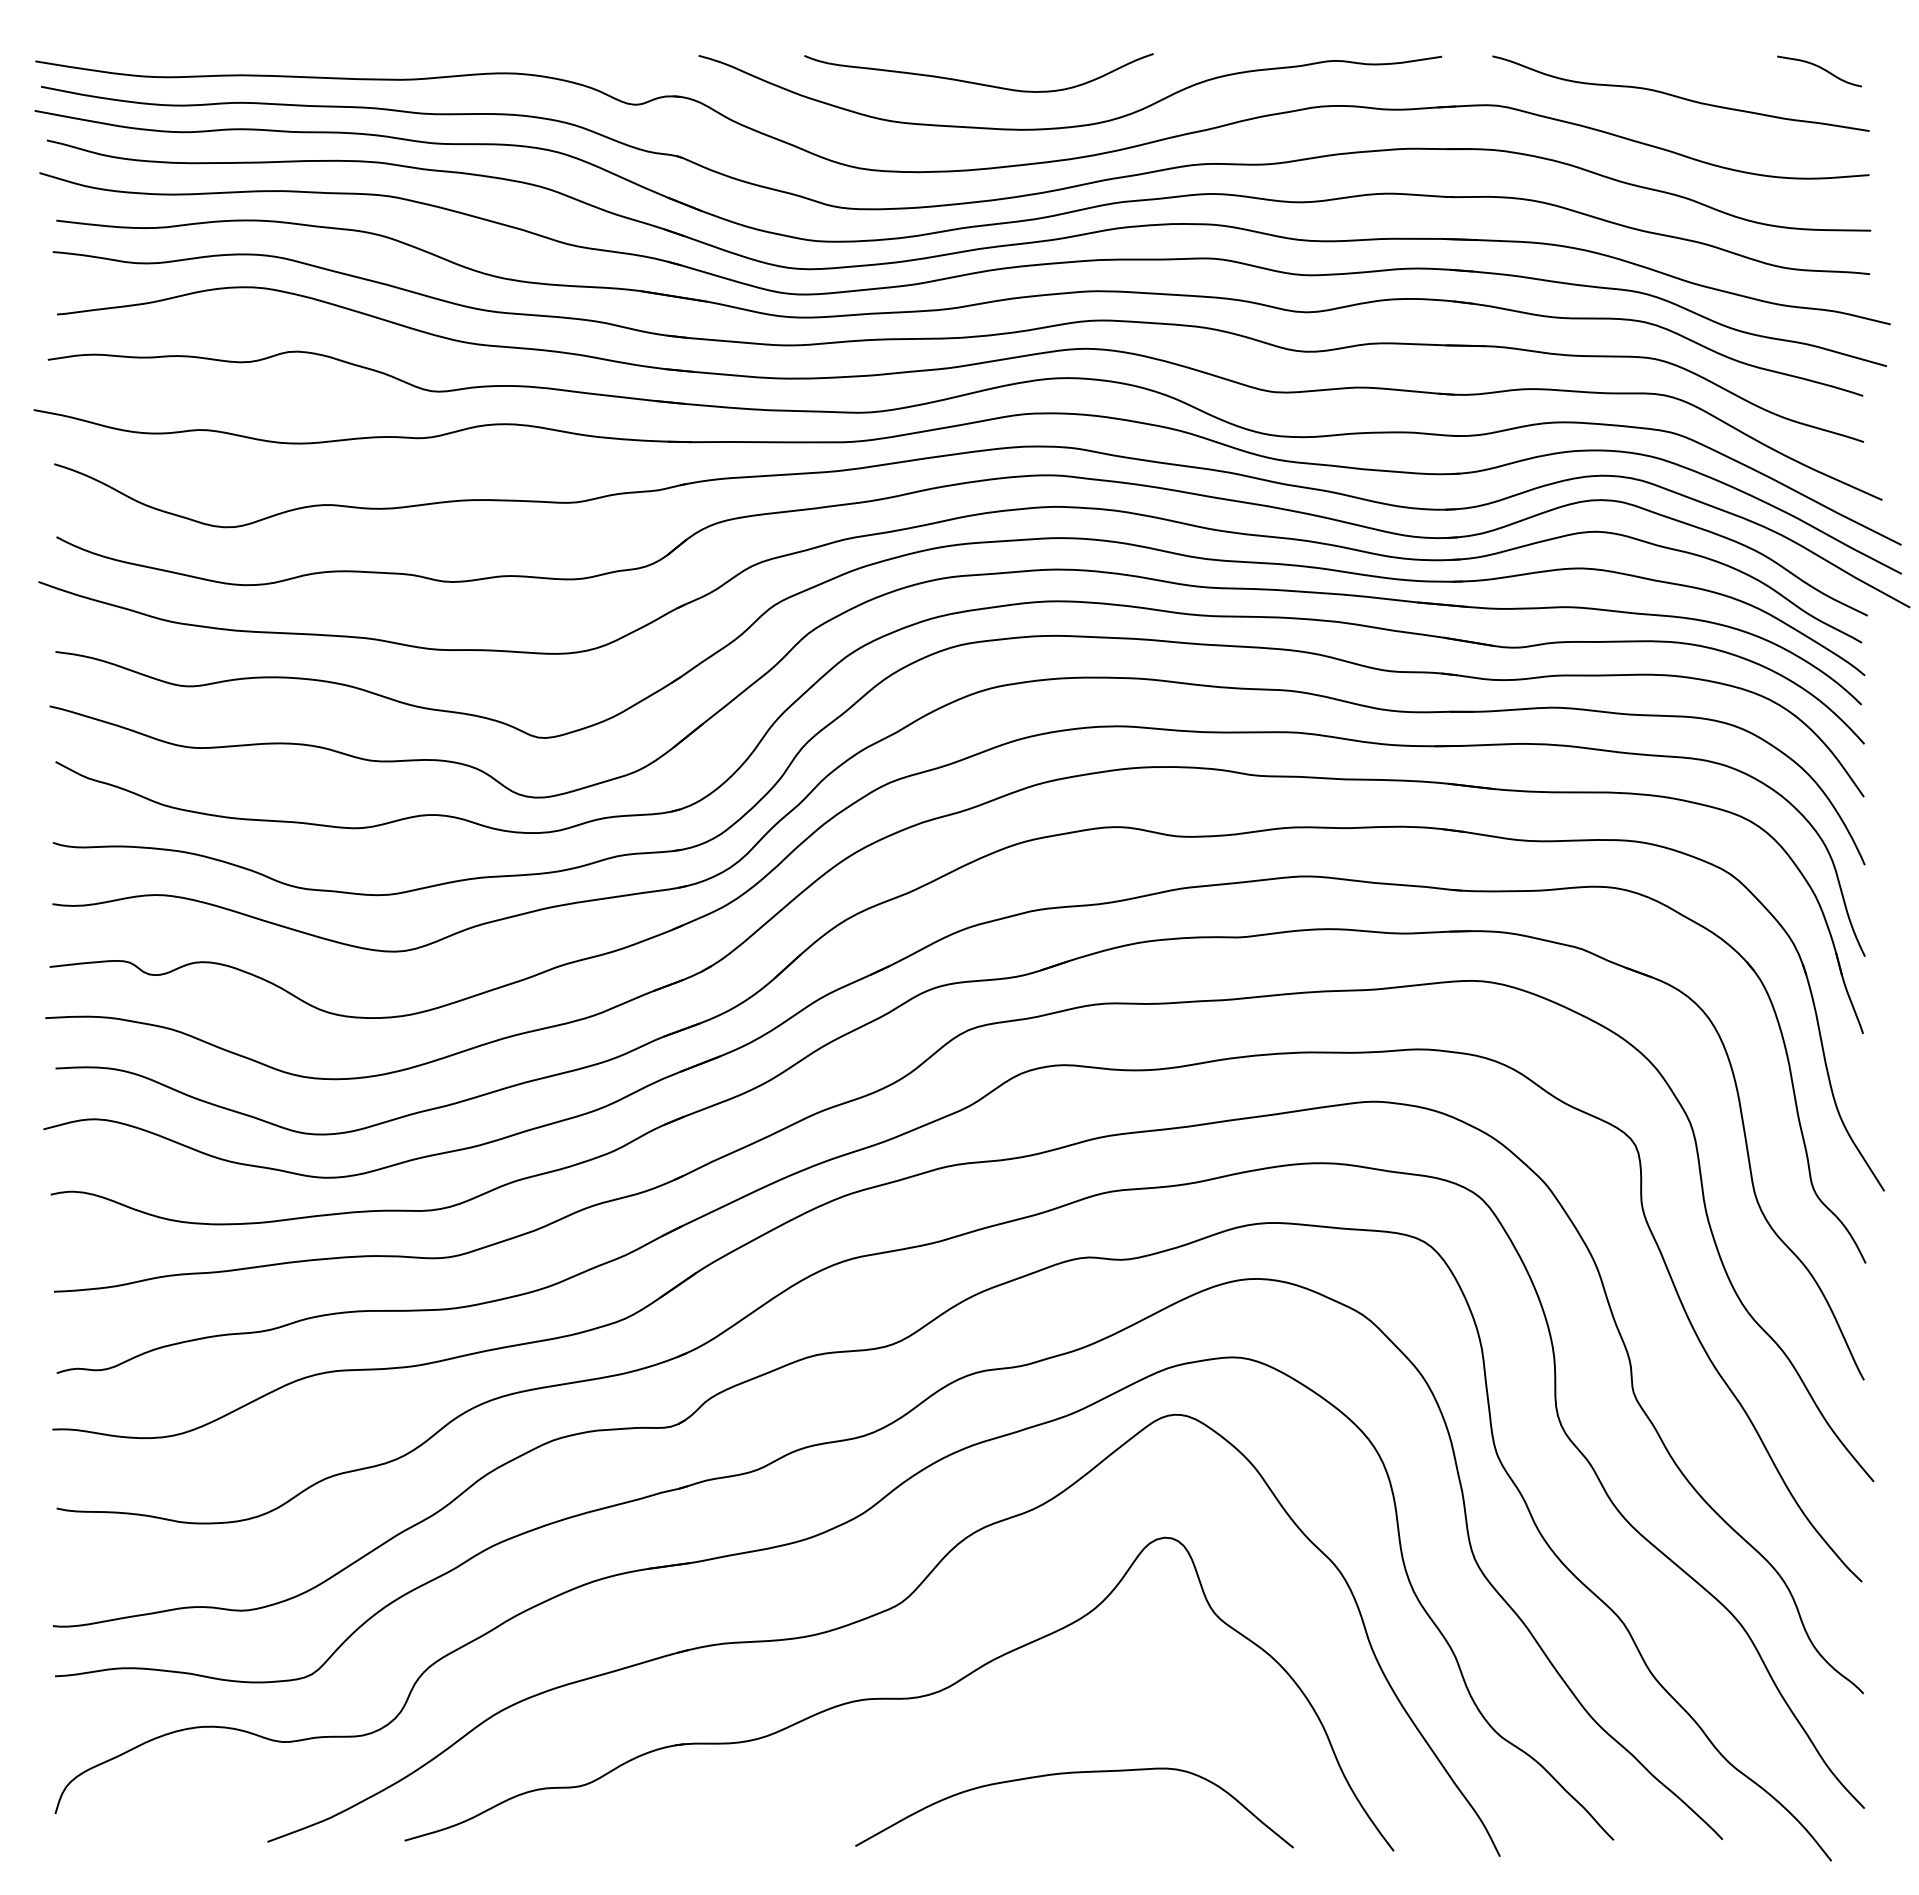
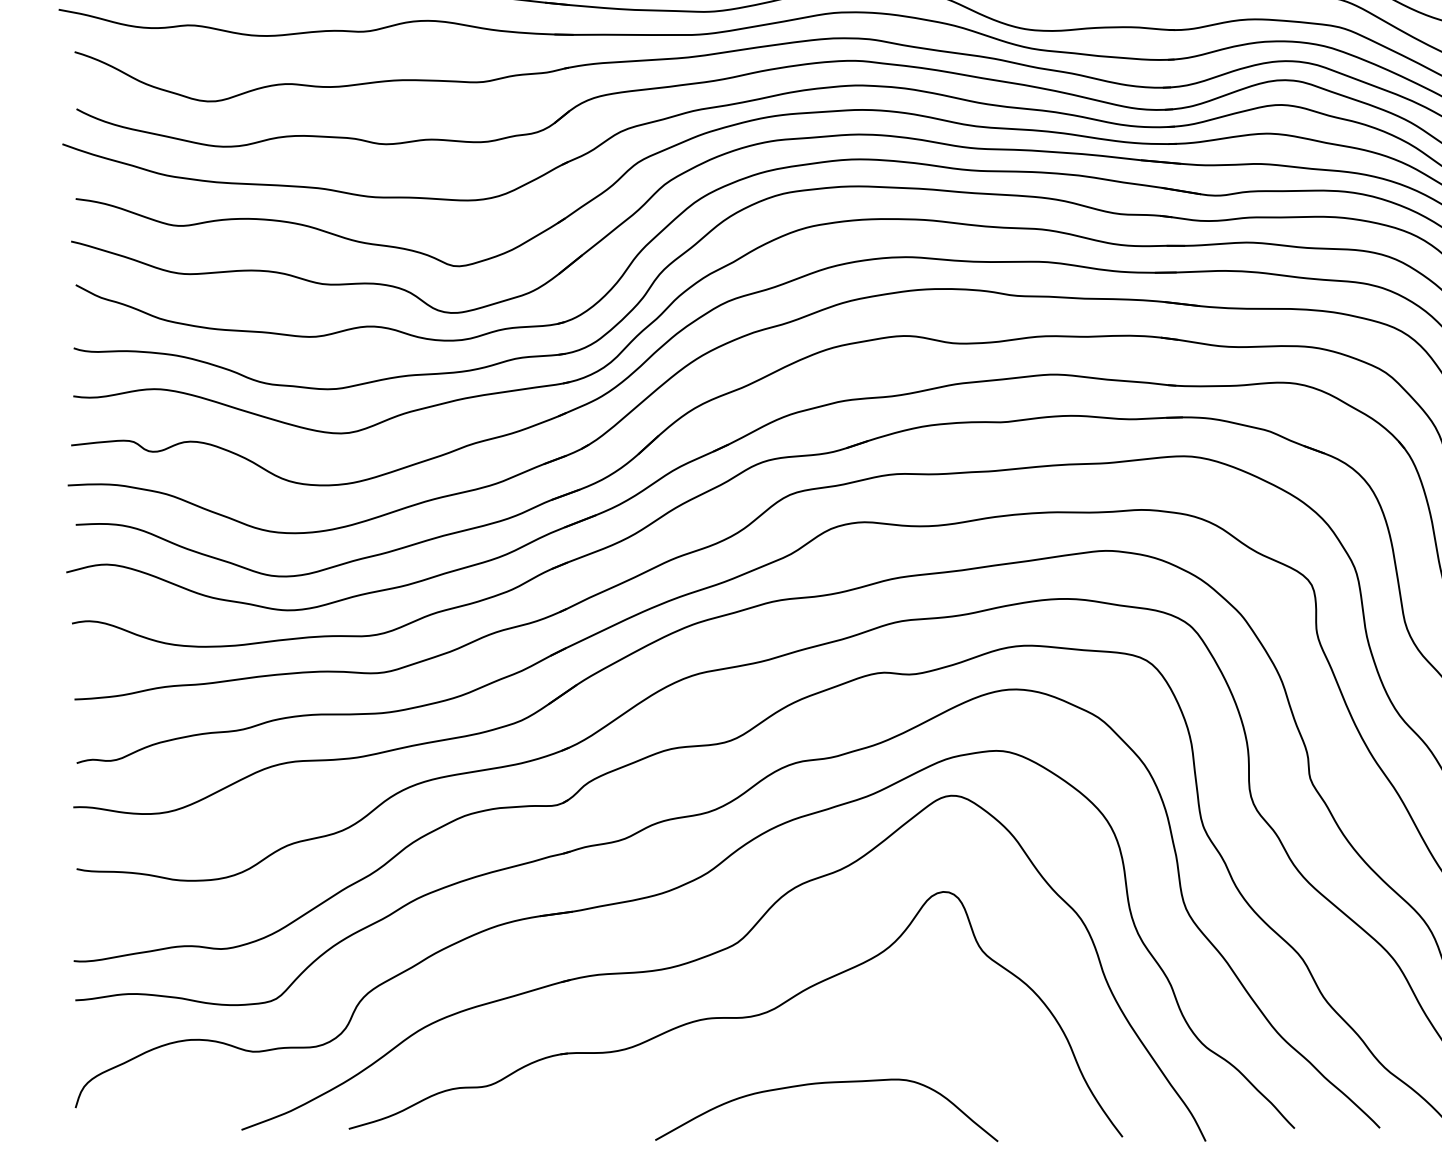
curve: (1074, 1773) -> (826, 1083), moved

